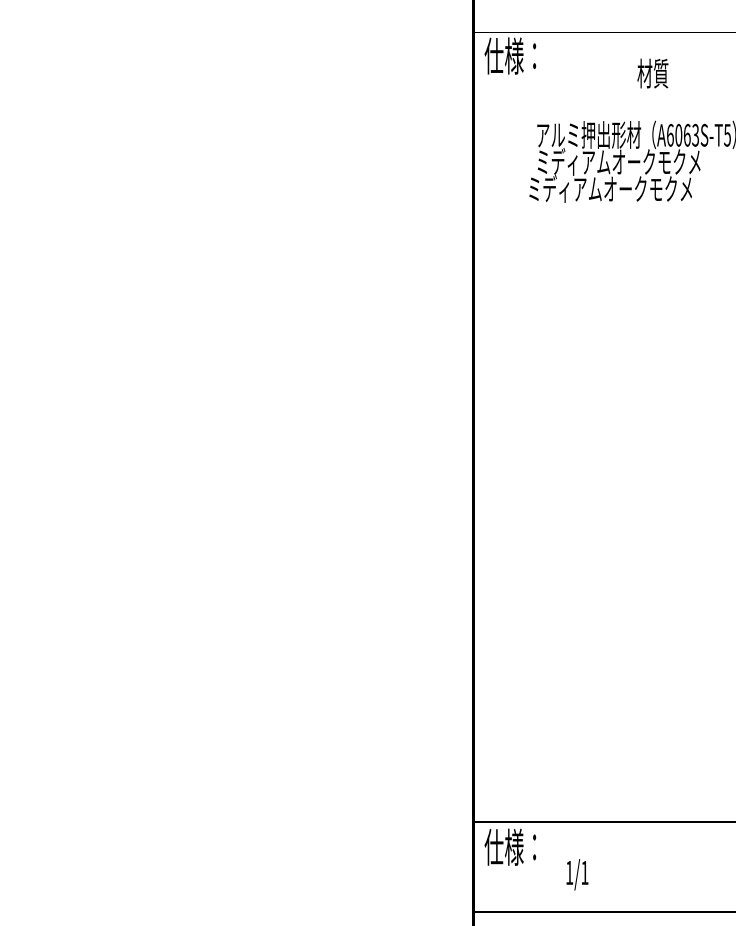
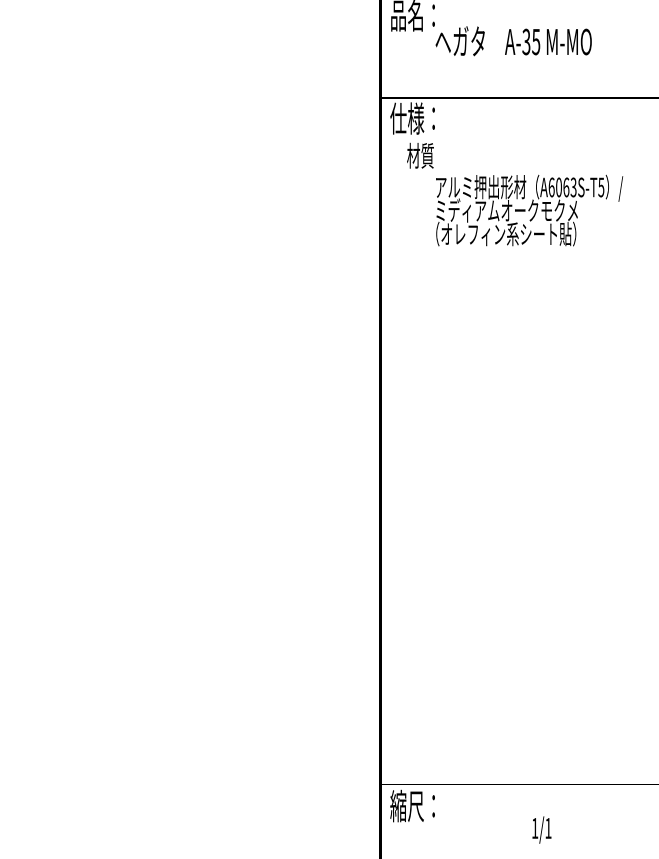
text: (652, 73) -> (420, 155), moved
text: (613, 188) -> (502, 233), ミディアムオークモクメ -> （オレフィン系シート貼）
text: (504, 846) -> (407, 805), 仕様： -> 縮尺：
text: (576, 874) -> (541, 829), moved

